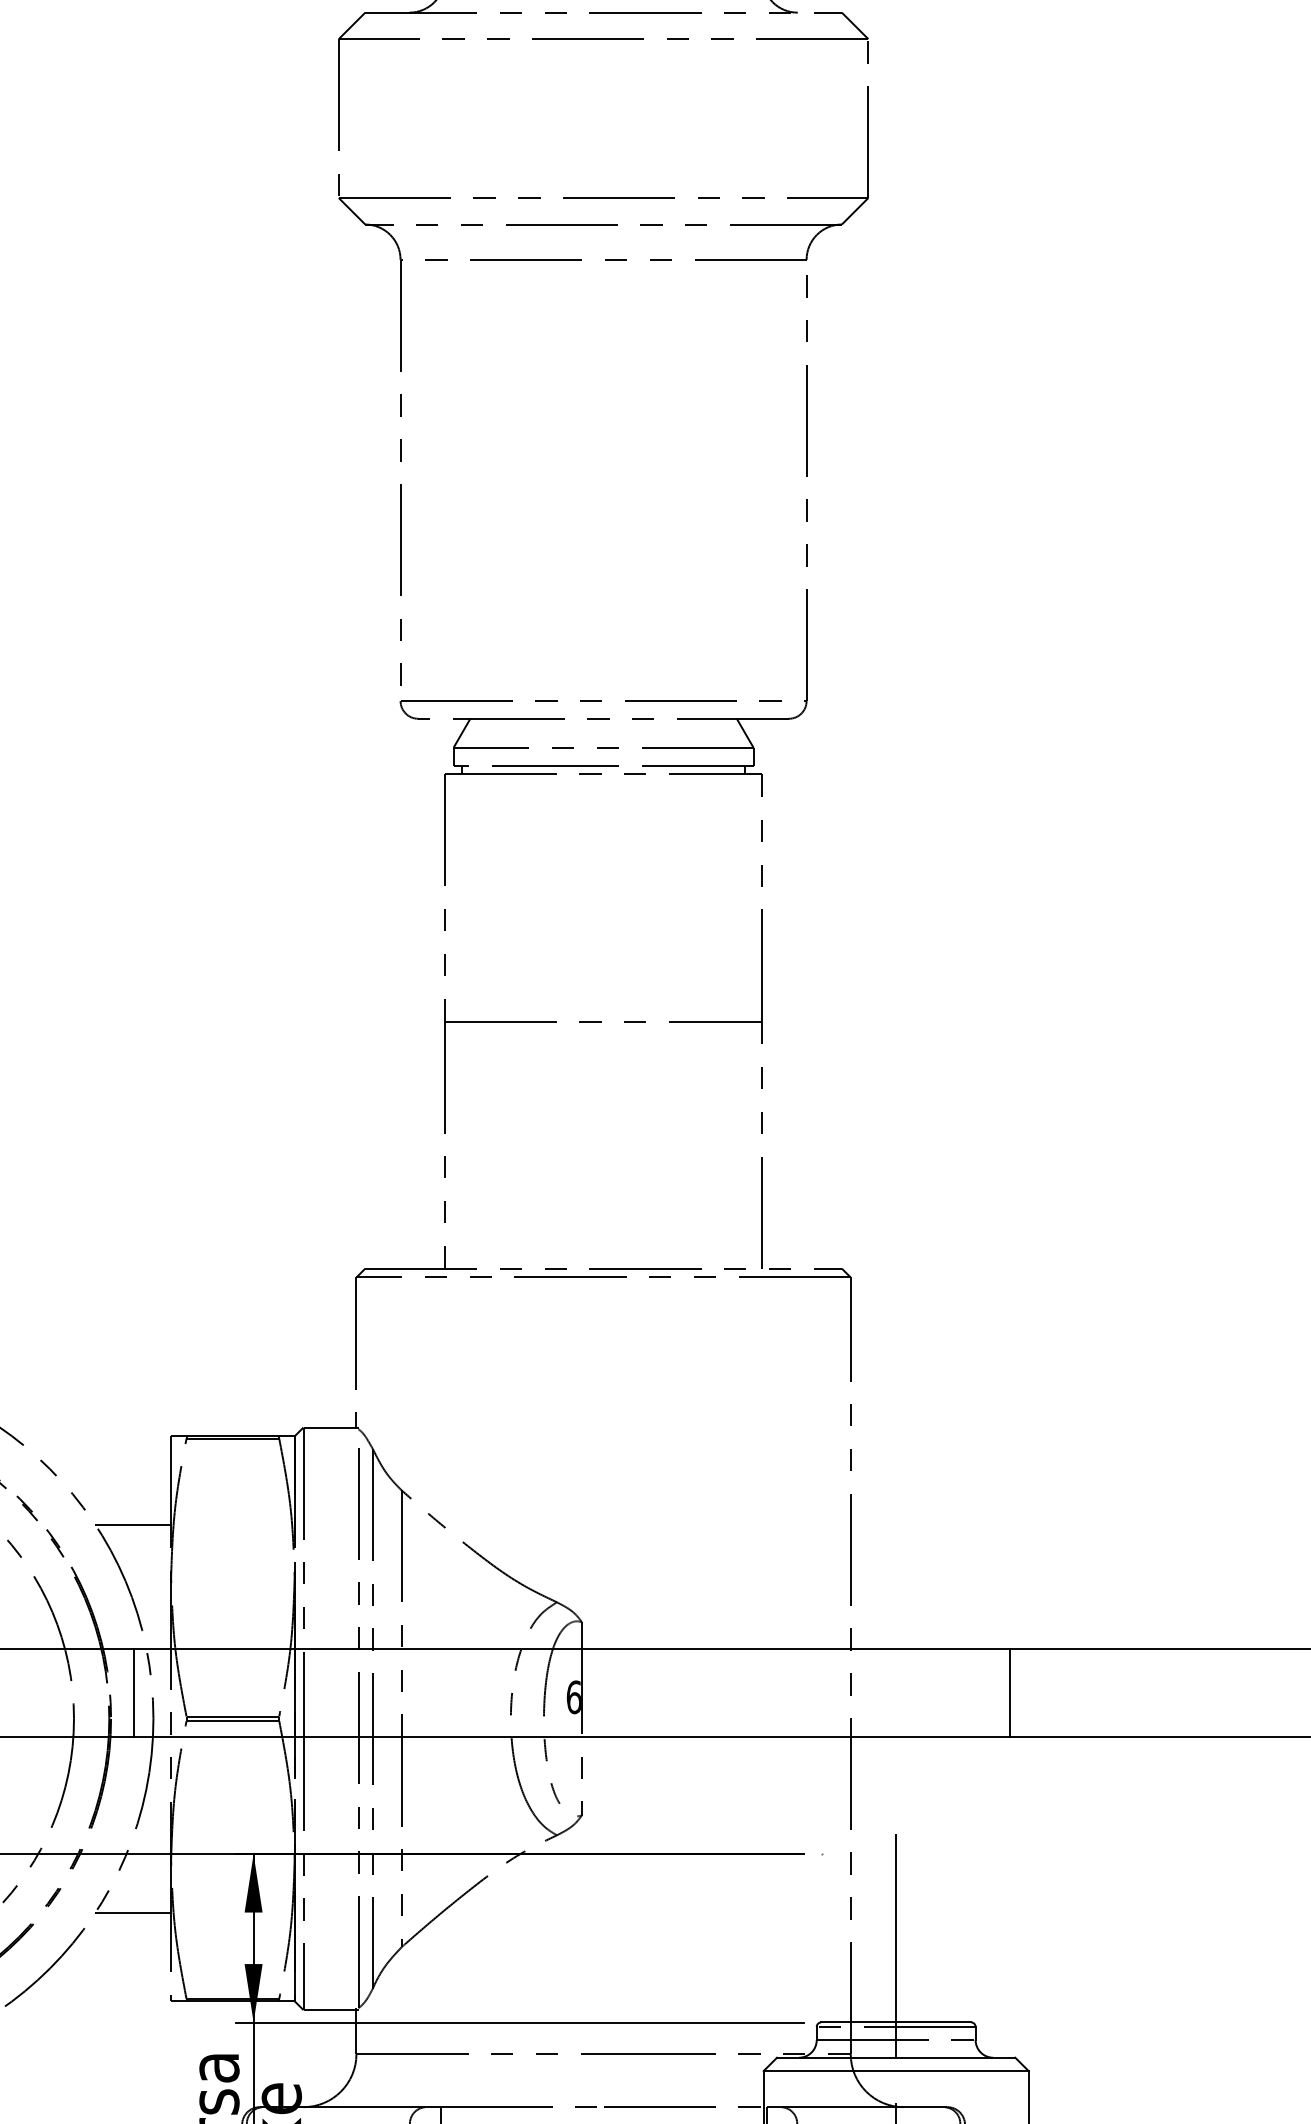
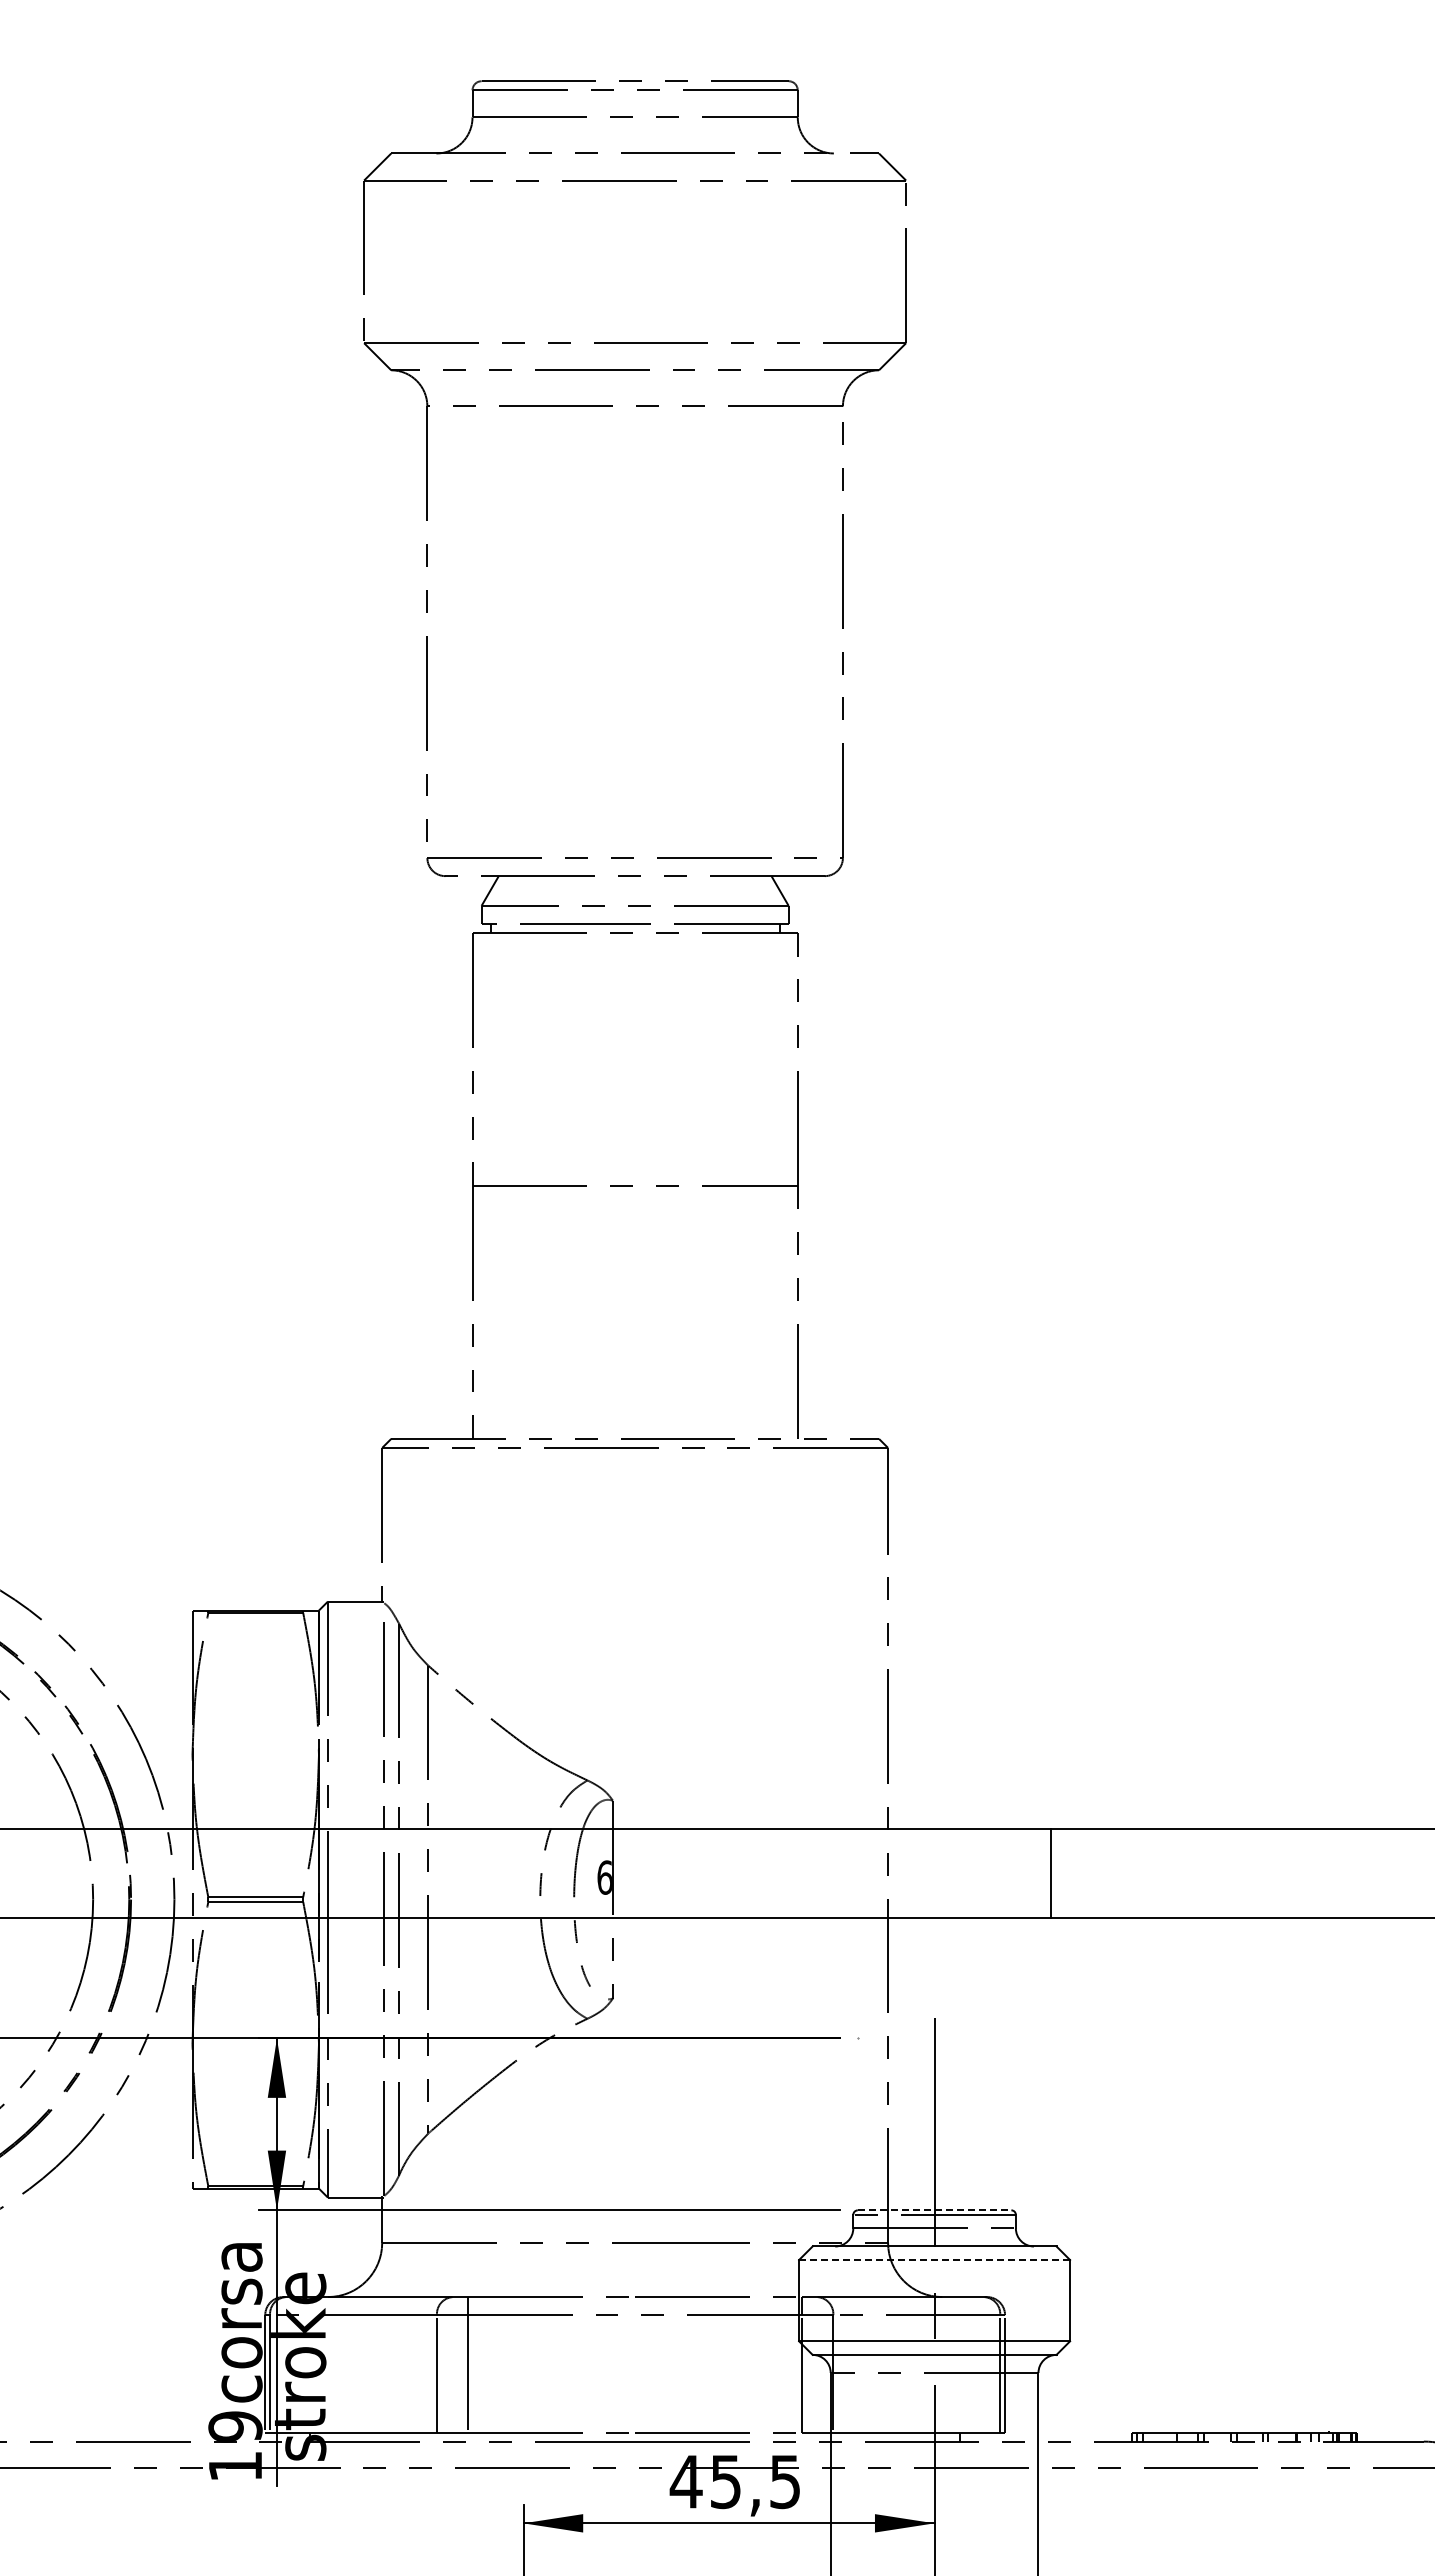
line: (132, 1524) -> (153, 1700), removed
line: (133, 1693) -> (154, 1873), removed
line: (132, 1913) -> (153, 2098), removed
line: (896, 2022) -> (934, 2210), solid -> dashed
line: (896, 2071) -> (934, 2260), solid -> dashed

